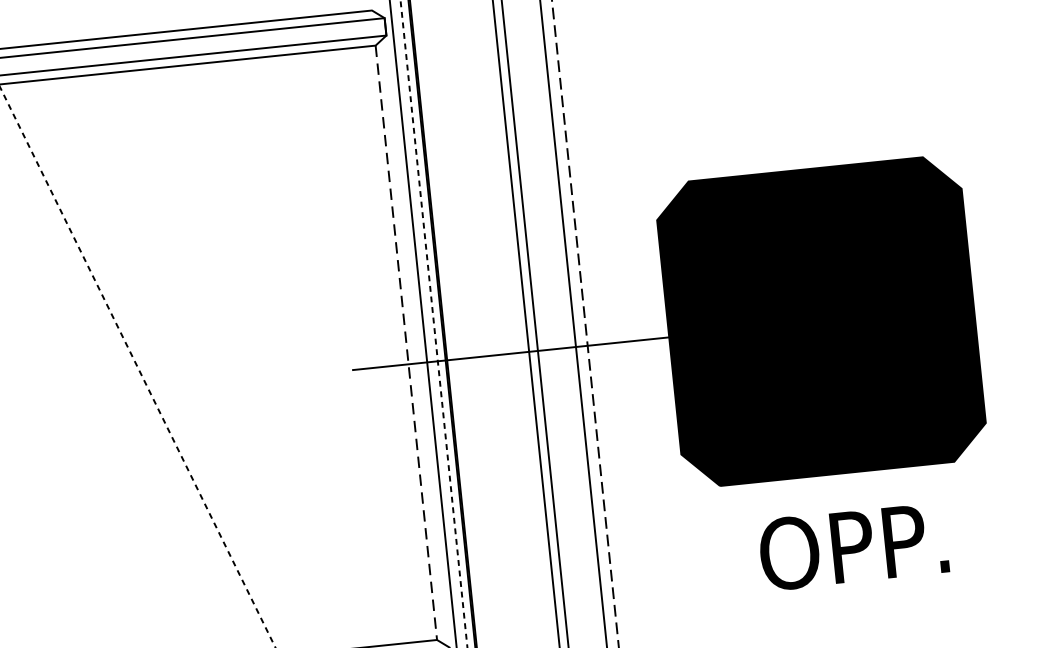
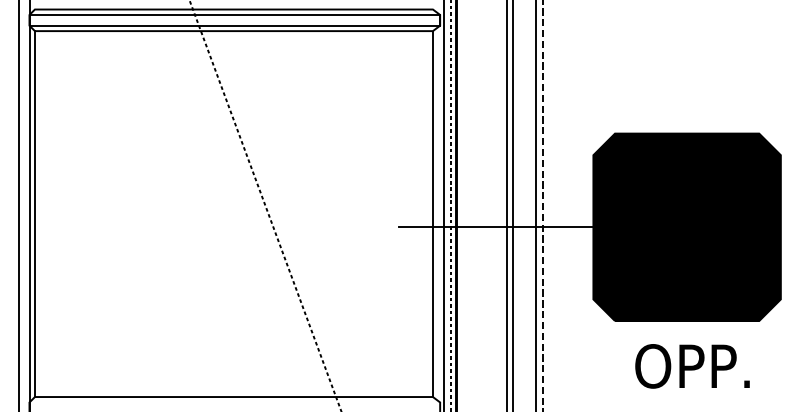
line: (405, 343) -> (432, 214), dashed -> solid

